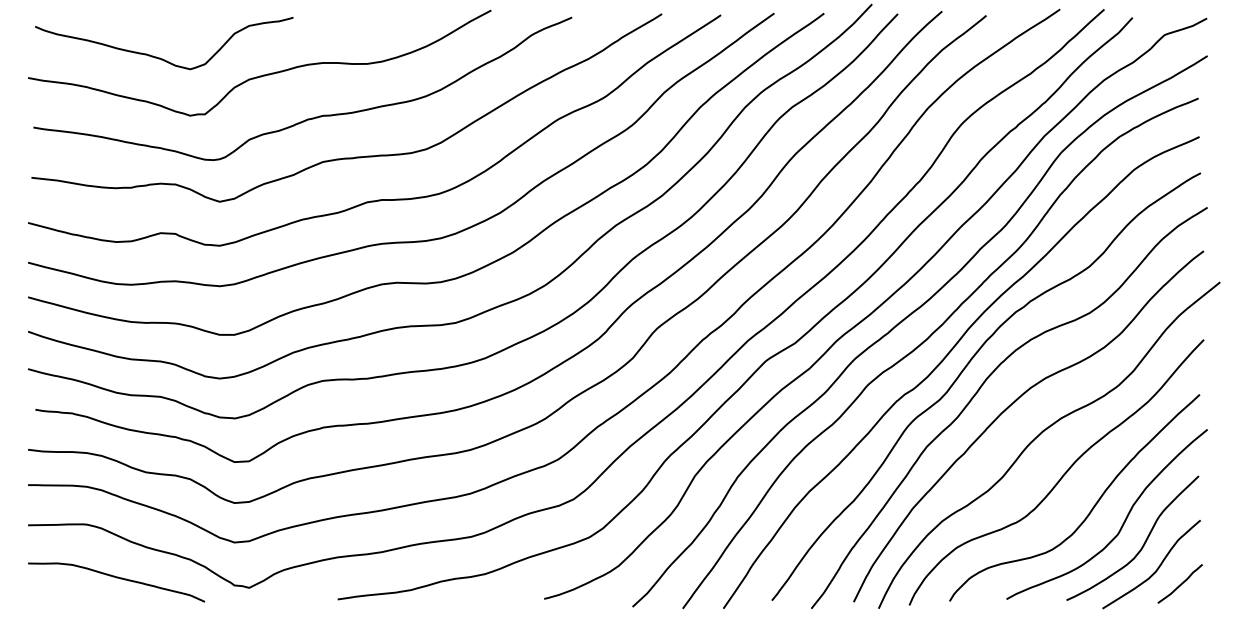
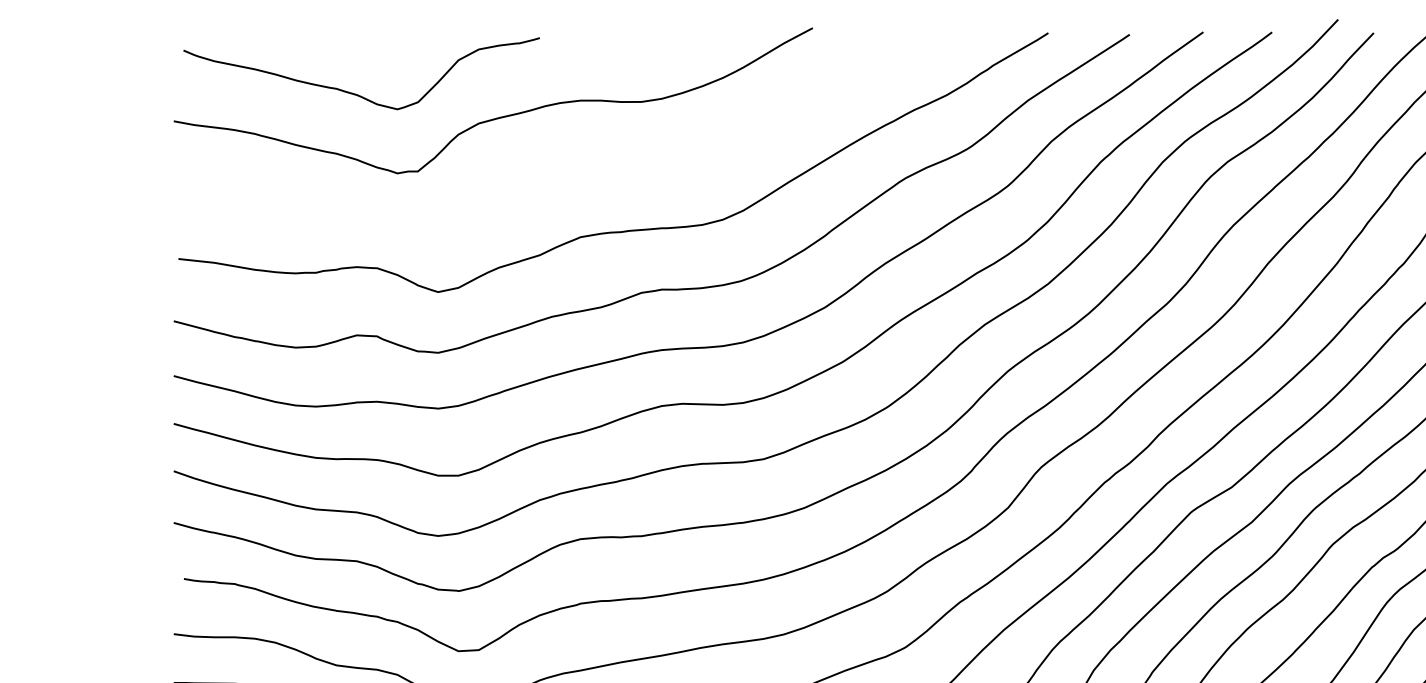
curve: (307, 118) -> (559, 177), removed

